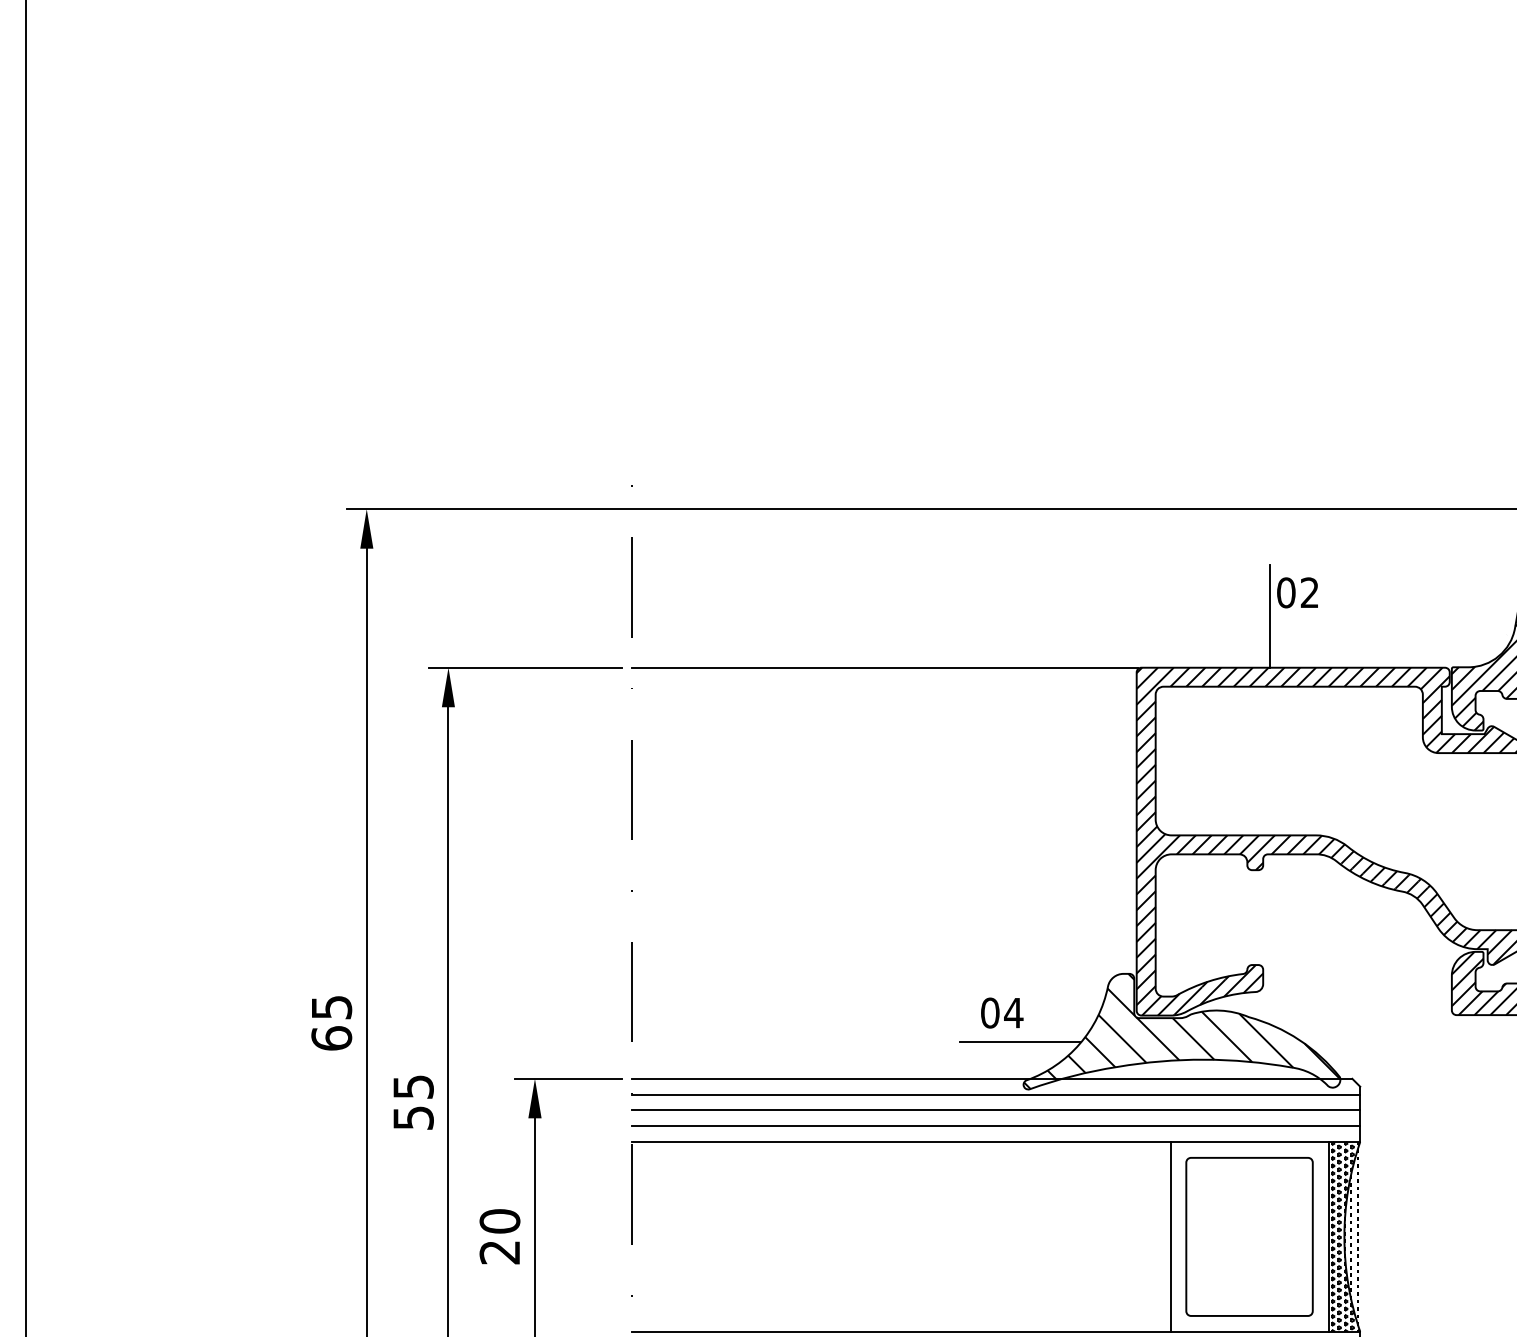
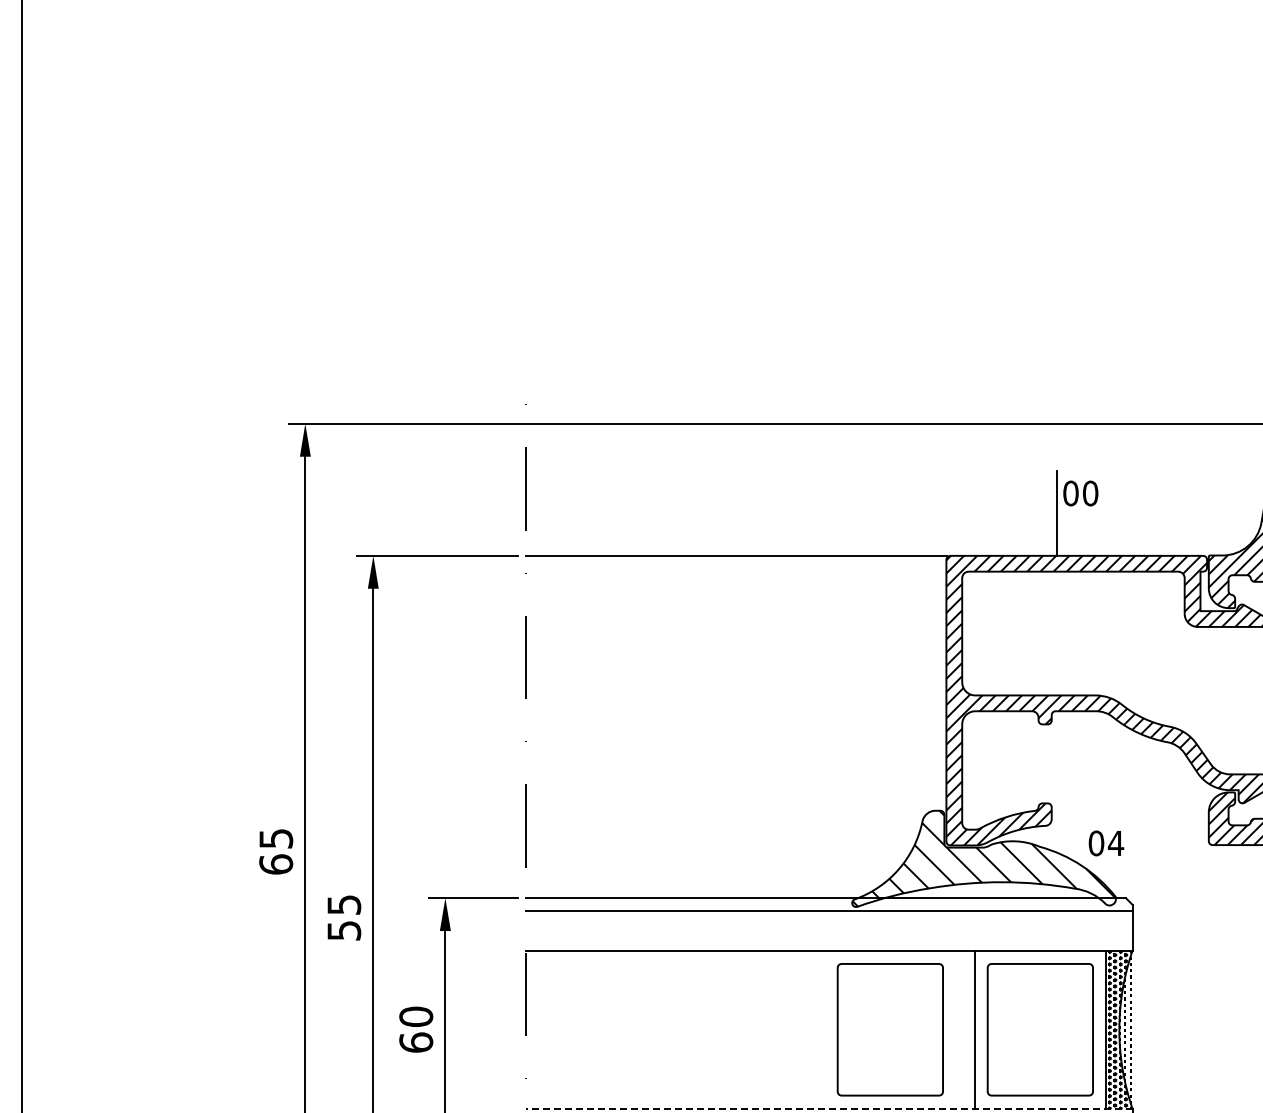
text: (1309, 592) -> (1090, 493), 02 -> 00
text: (1002, 1013) -> (1106, 843), moved
line: (1020, 1042) -> (849, 867), removed
line: (996, 1110) -> (829, 924), removed
line: (996, 1126) -> (829, 937), removed
part: (1068, 1236) -> (889, 1029), added
text: (500, 1252) -> (416, 1042), 20 -> 60
line: (995, 1331) -> (828, 1108), solid -> dashed

